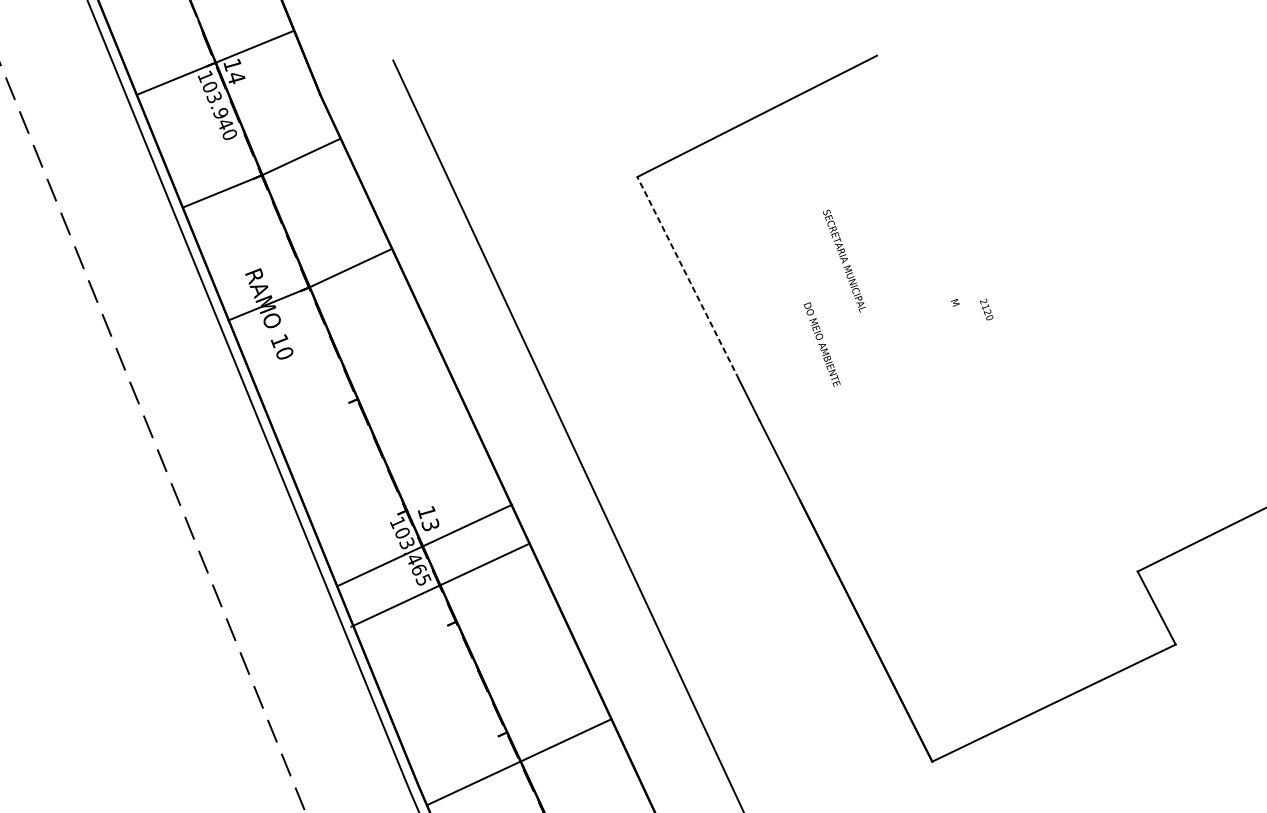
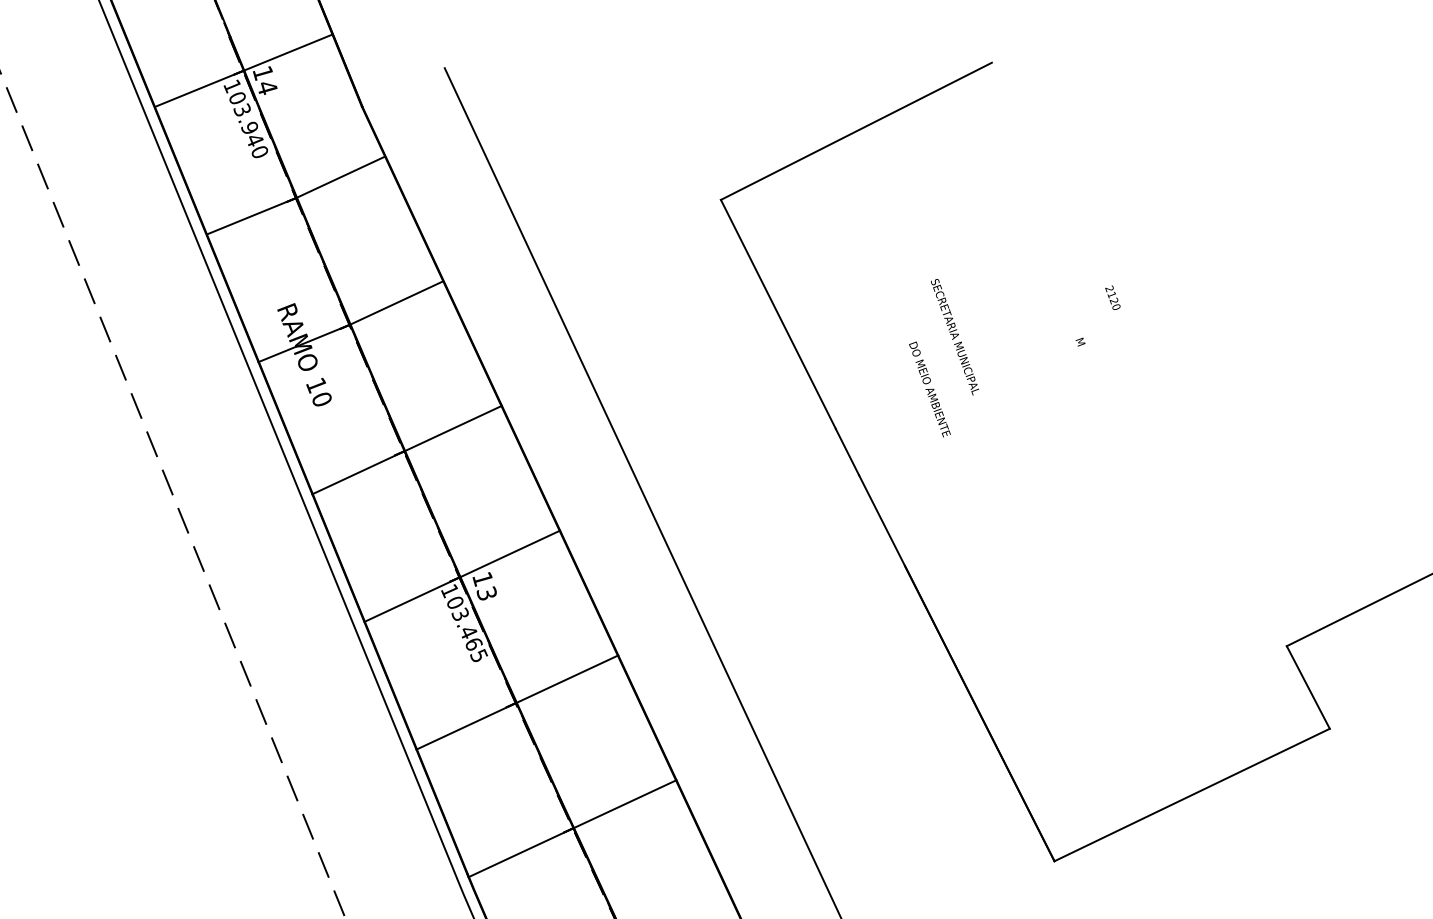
text: (844, 261) -> (955, 337), moved
line: (688, 277) -> (778, 313), dashed -> solid
text: (986, 309) -> (1112, 297), moved
line: (359, 397) -> (406, 449), added
line: (425, 544) -> (462, 575), moved
line: (440, 585) -> (517, 702), moved
line: (519, 761) -> (572, 828), moved

